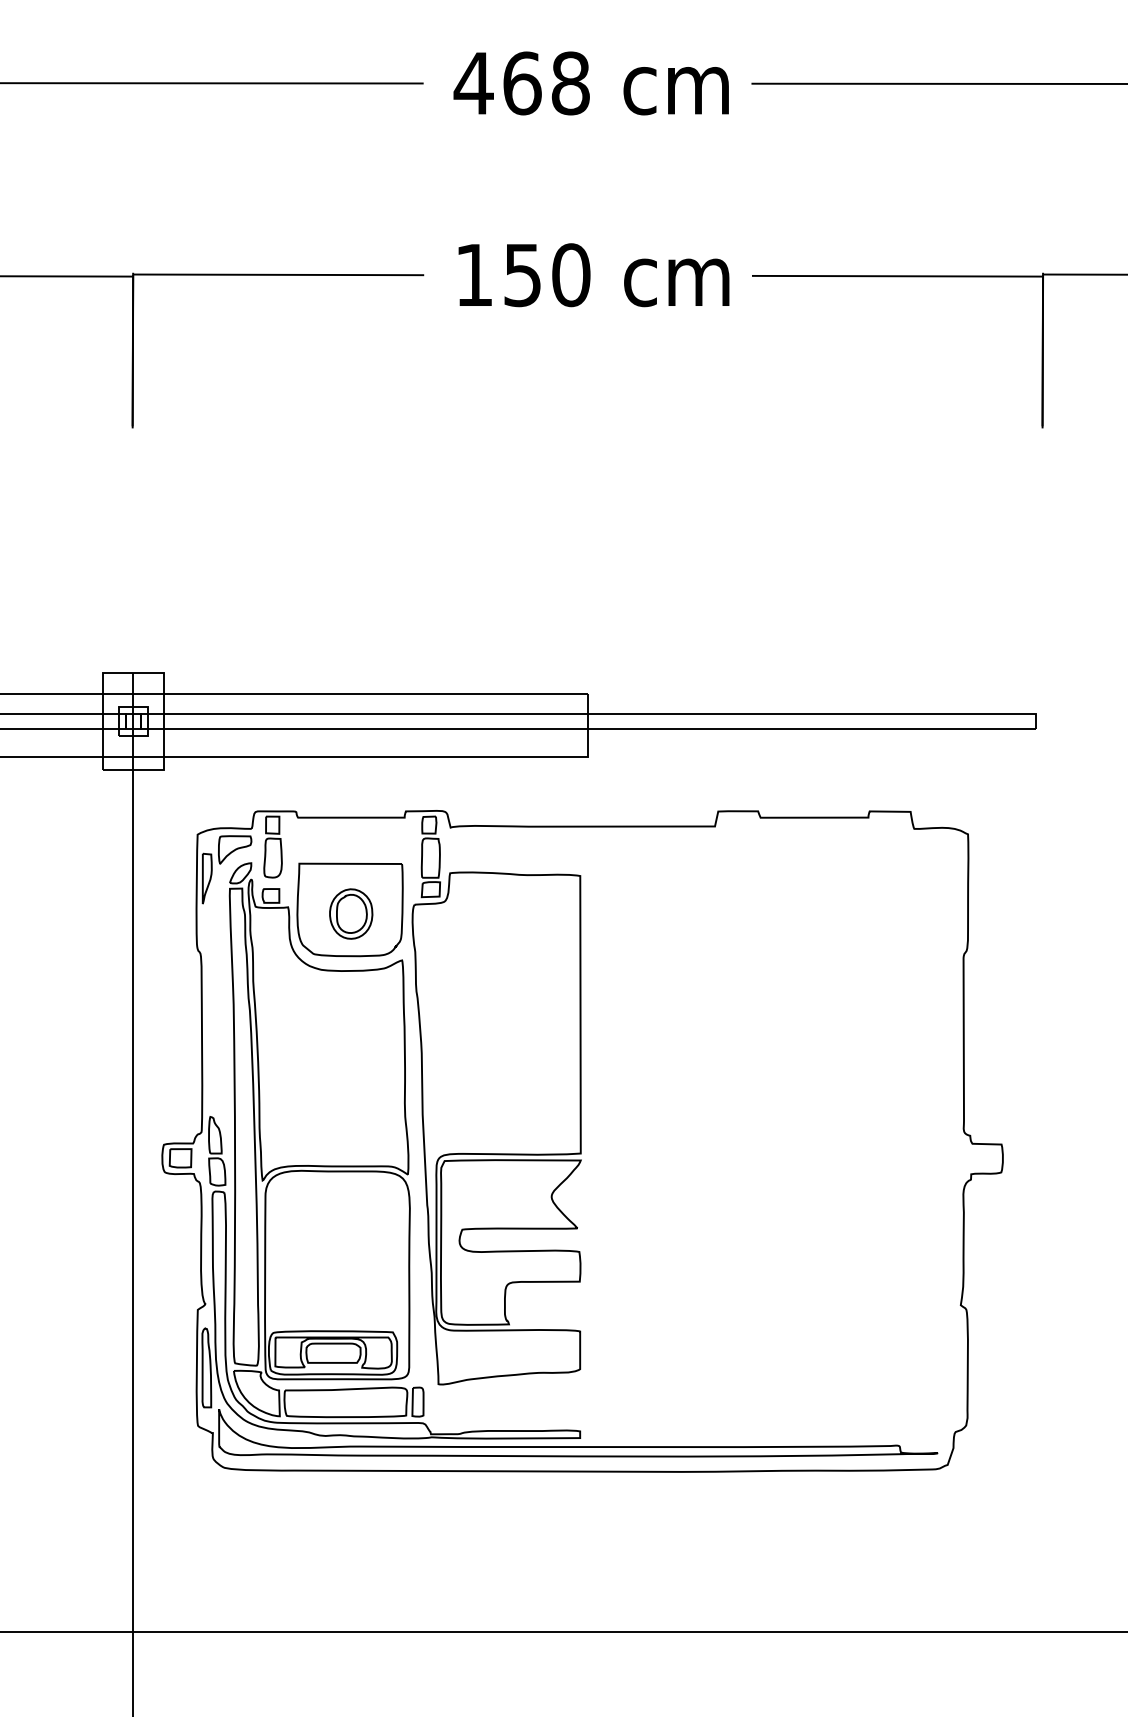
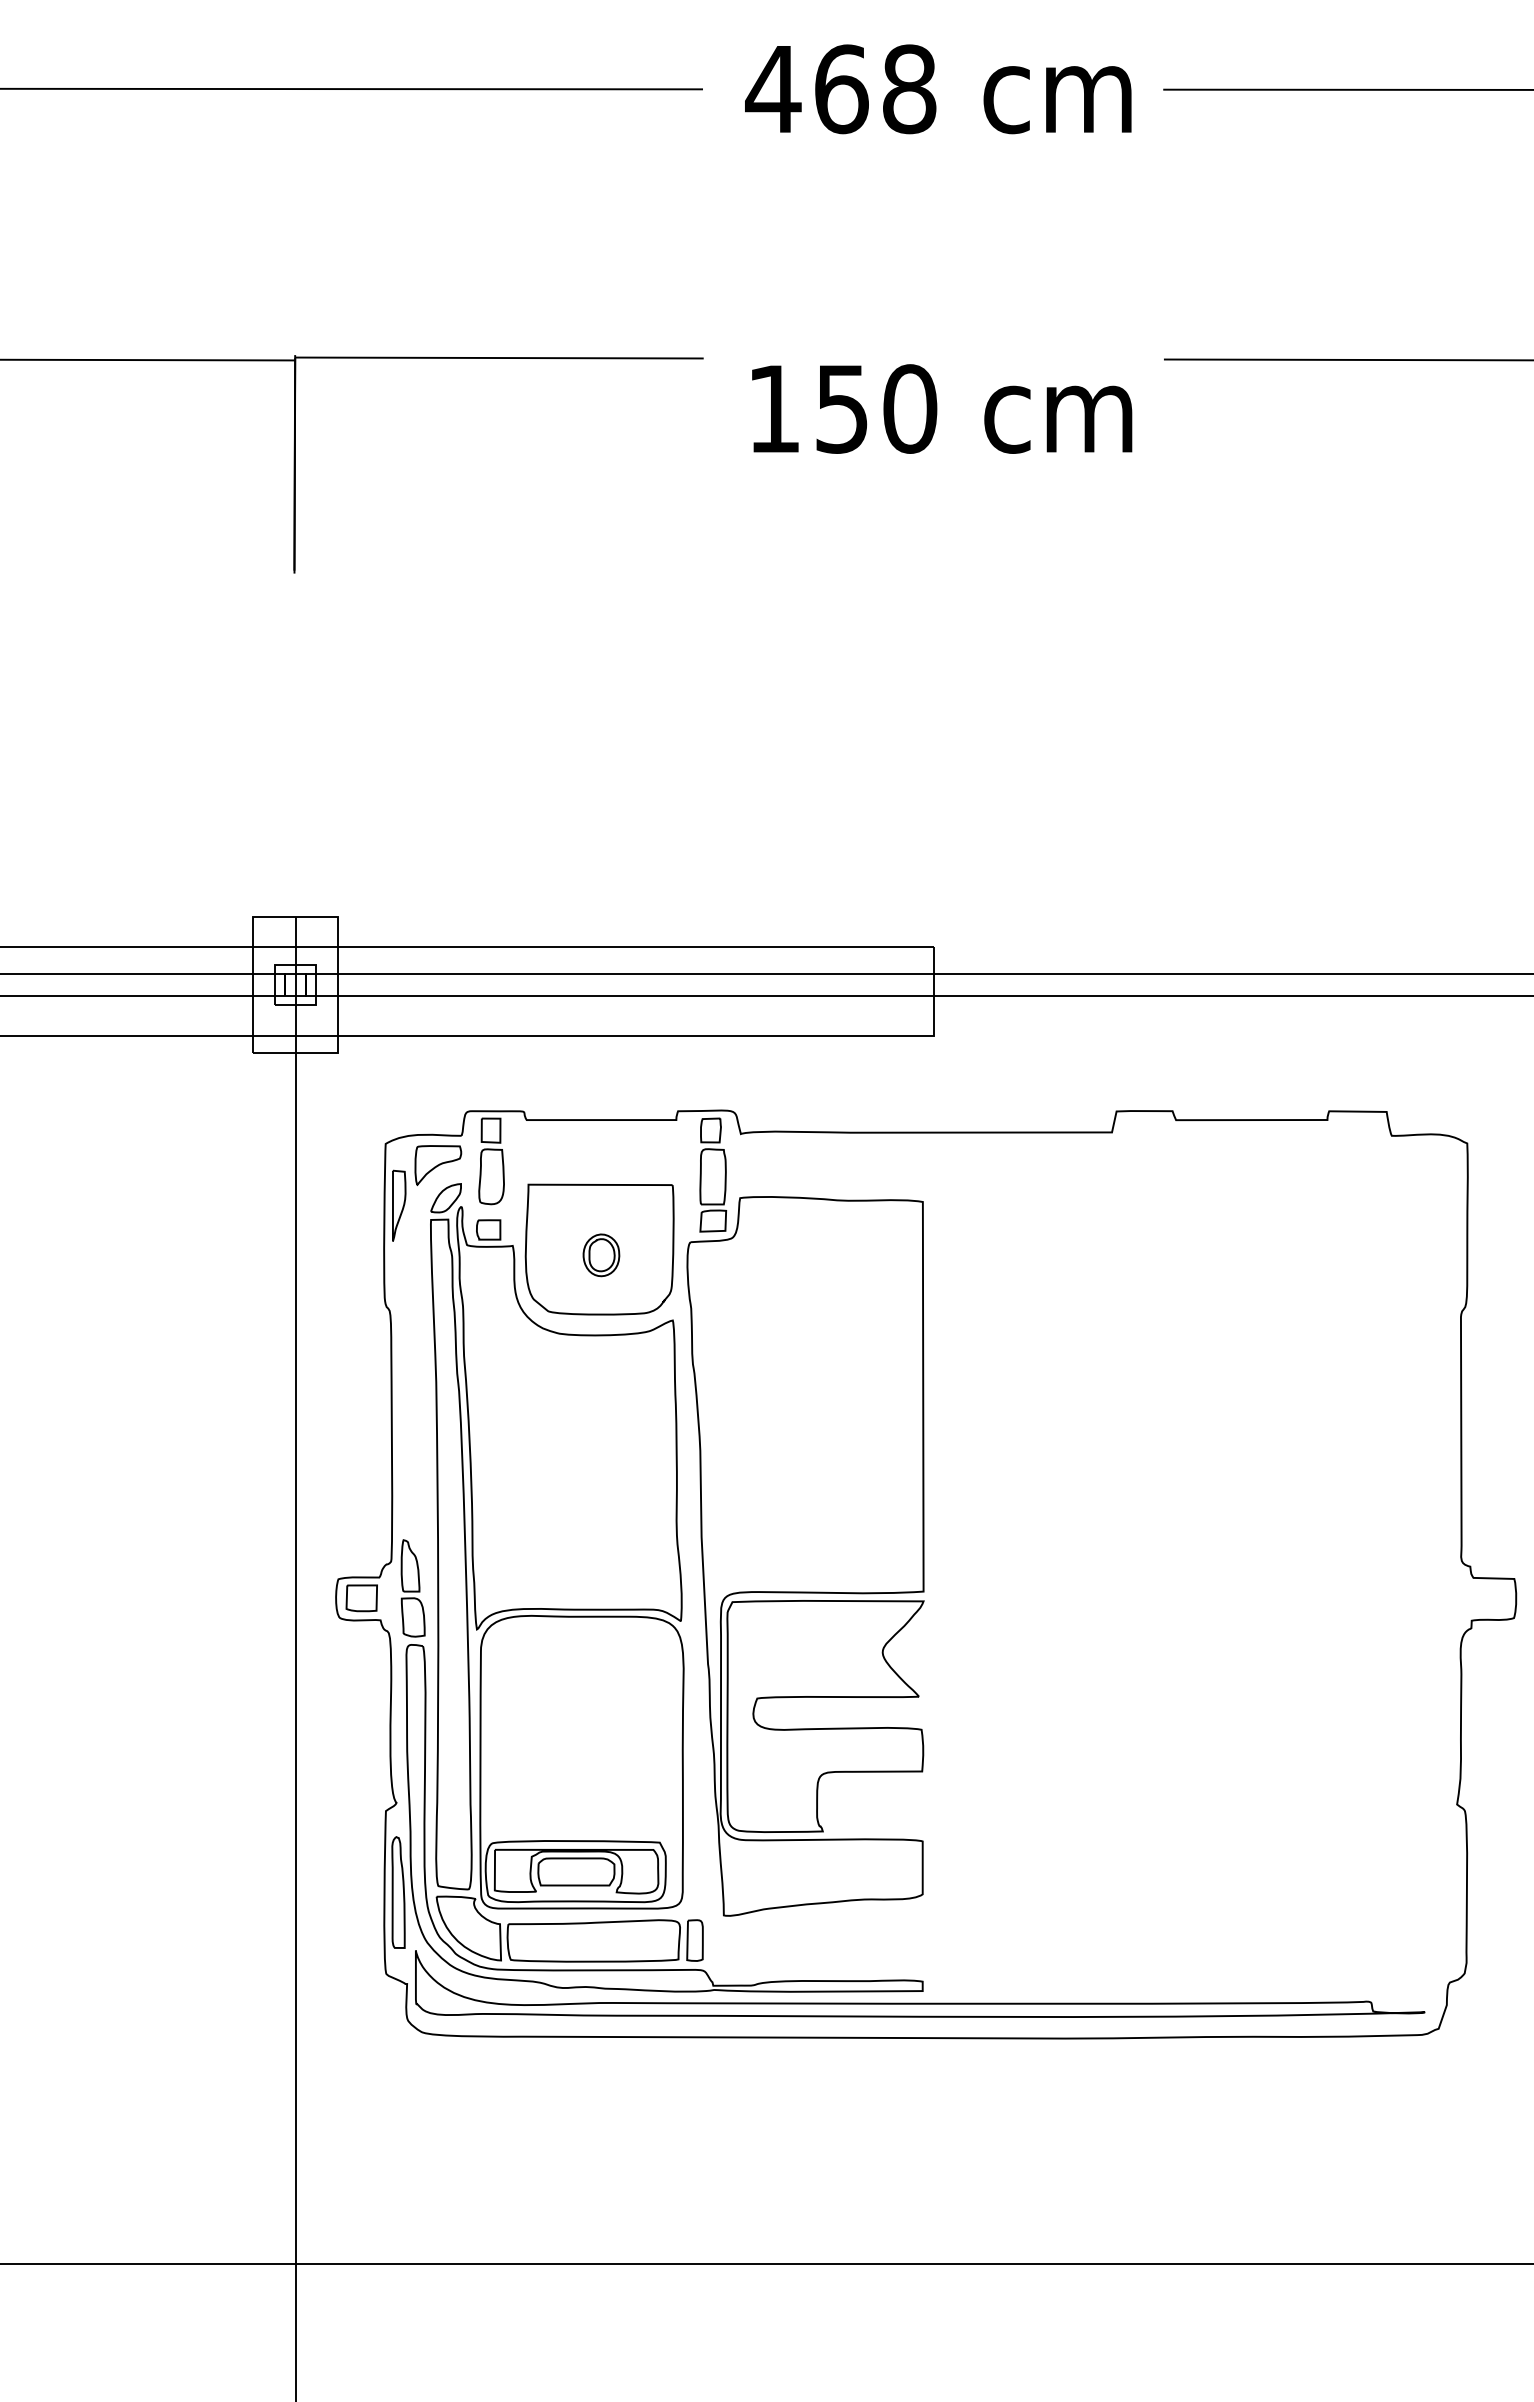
text: (593, 275) -> (941, 409), moved
part: (351, 913) -> (601, 1254), size x0.6

